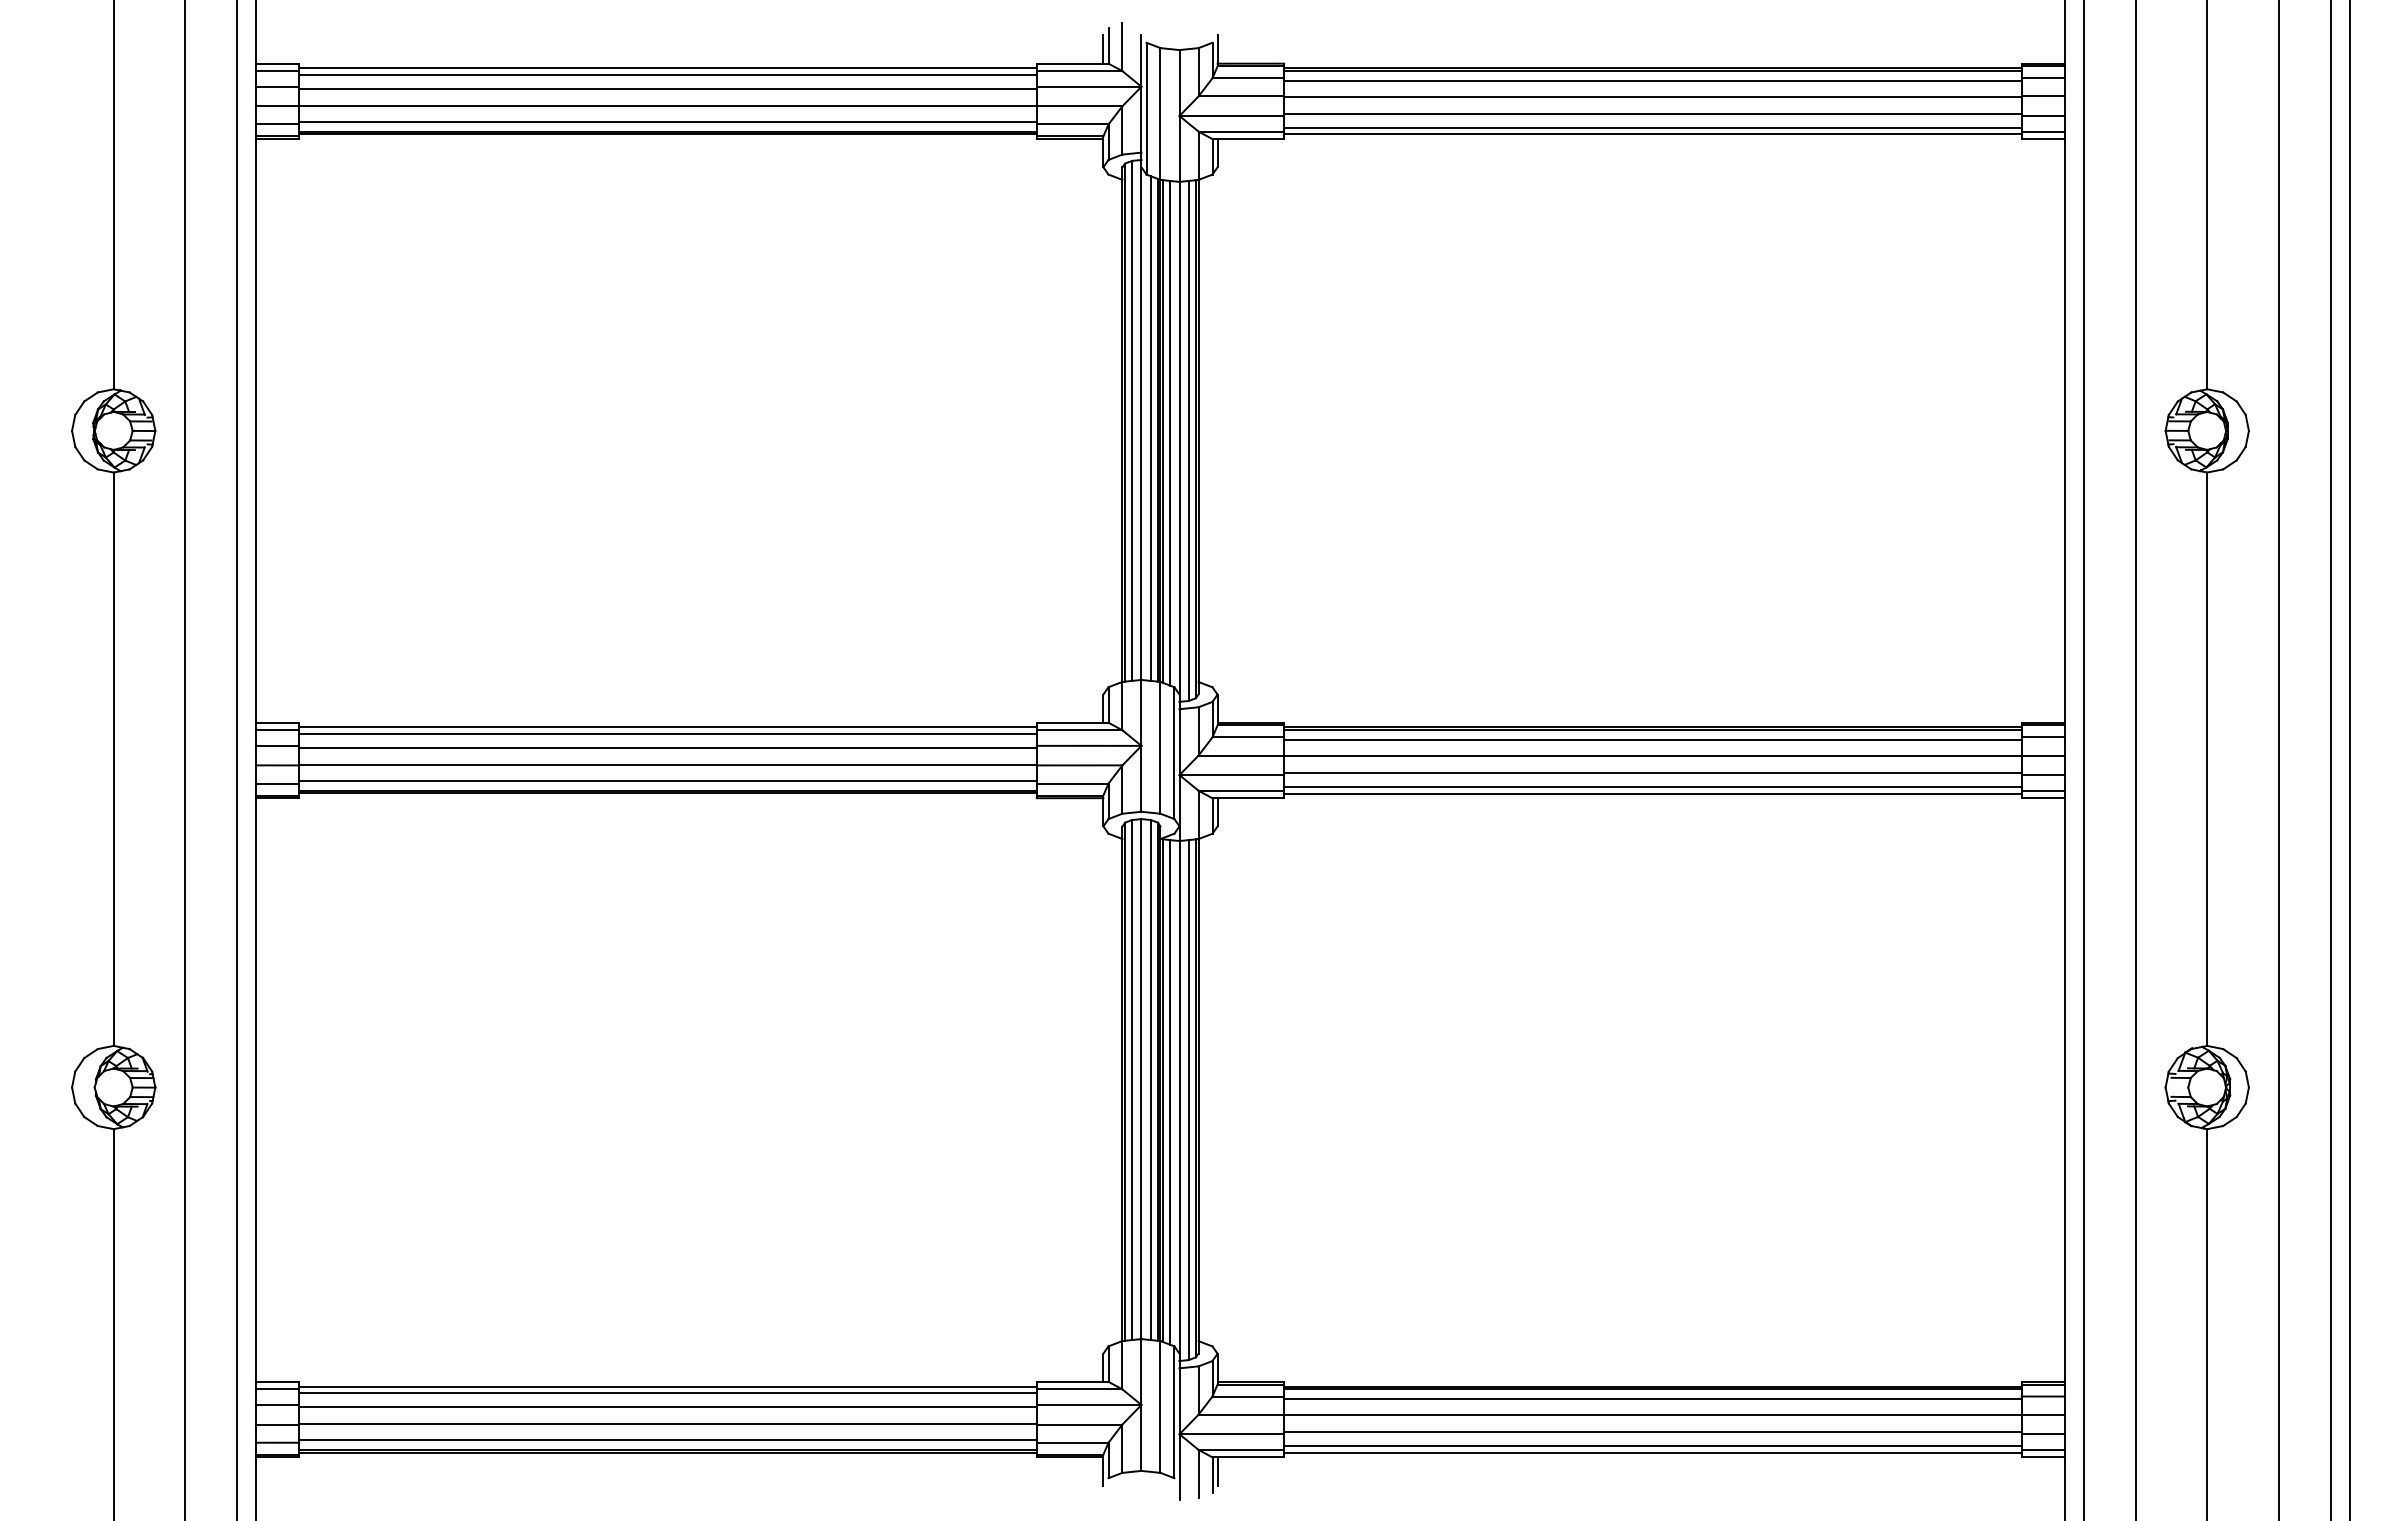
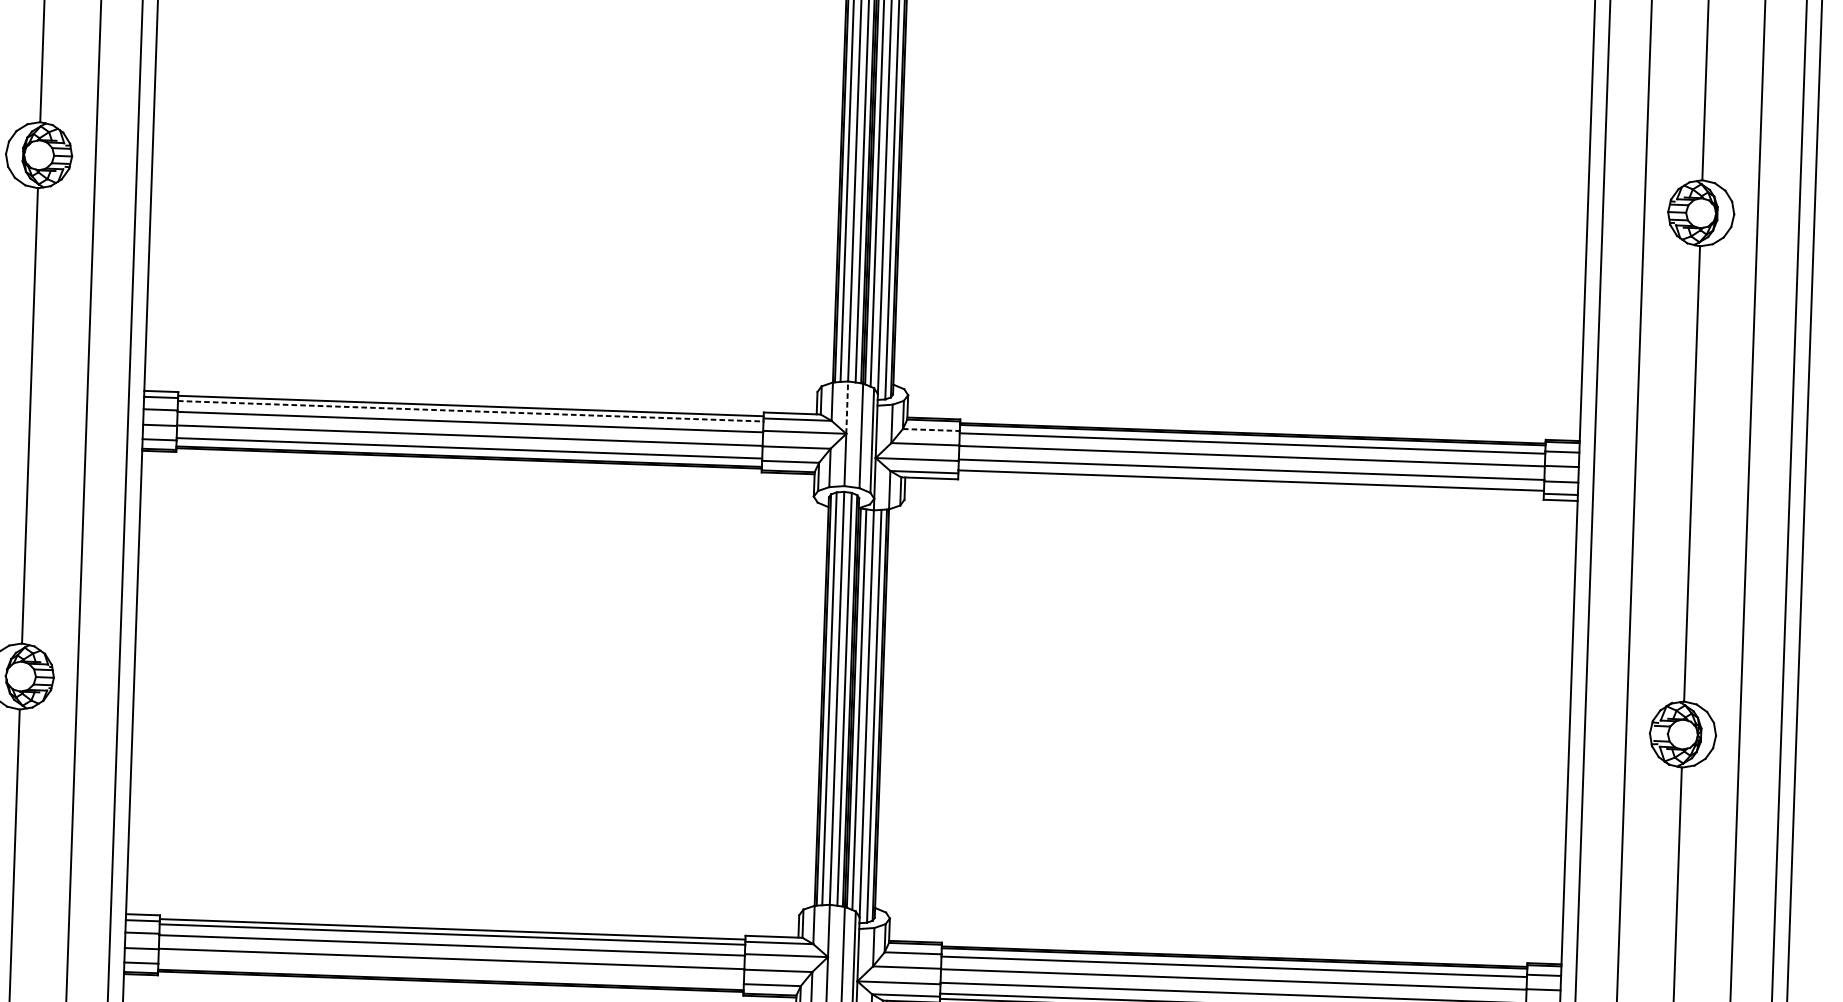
line: (1141, 712) -> (847, 407), solid -> dashed
line: (668, 734) -> (471, 411), solid -> dashed
line: (1248, 737) -> (931, 430), solid -> dashed
line: (1652, 793) -> (1250, 485), removed
line: (667, 1439) -> (450, 971), removed

